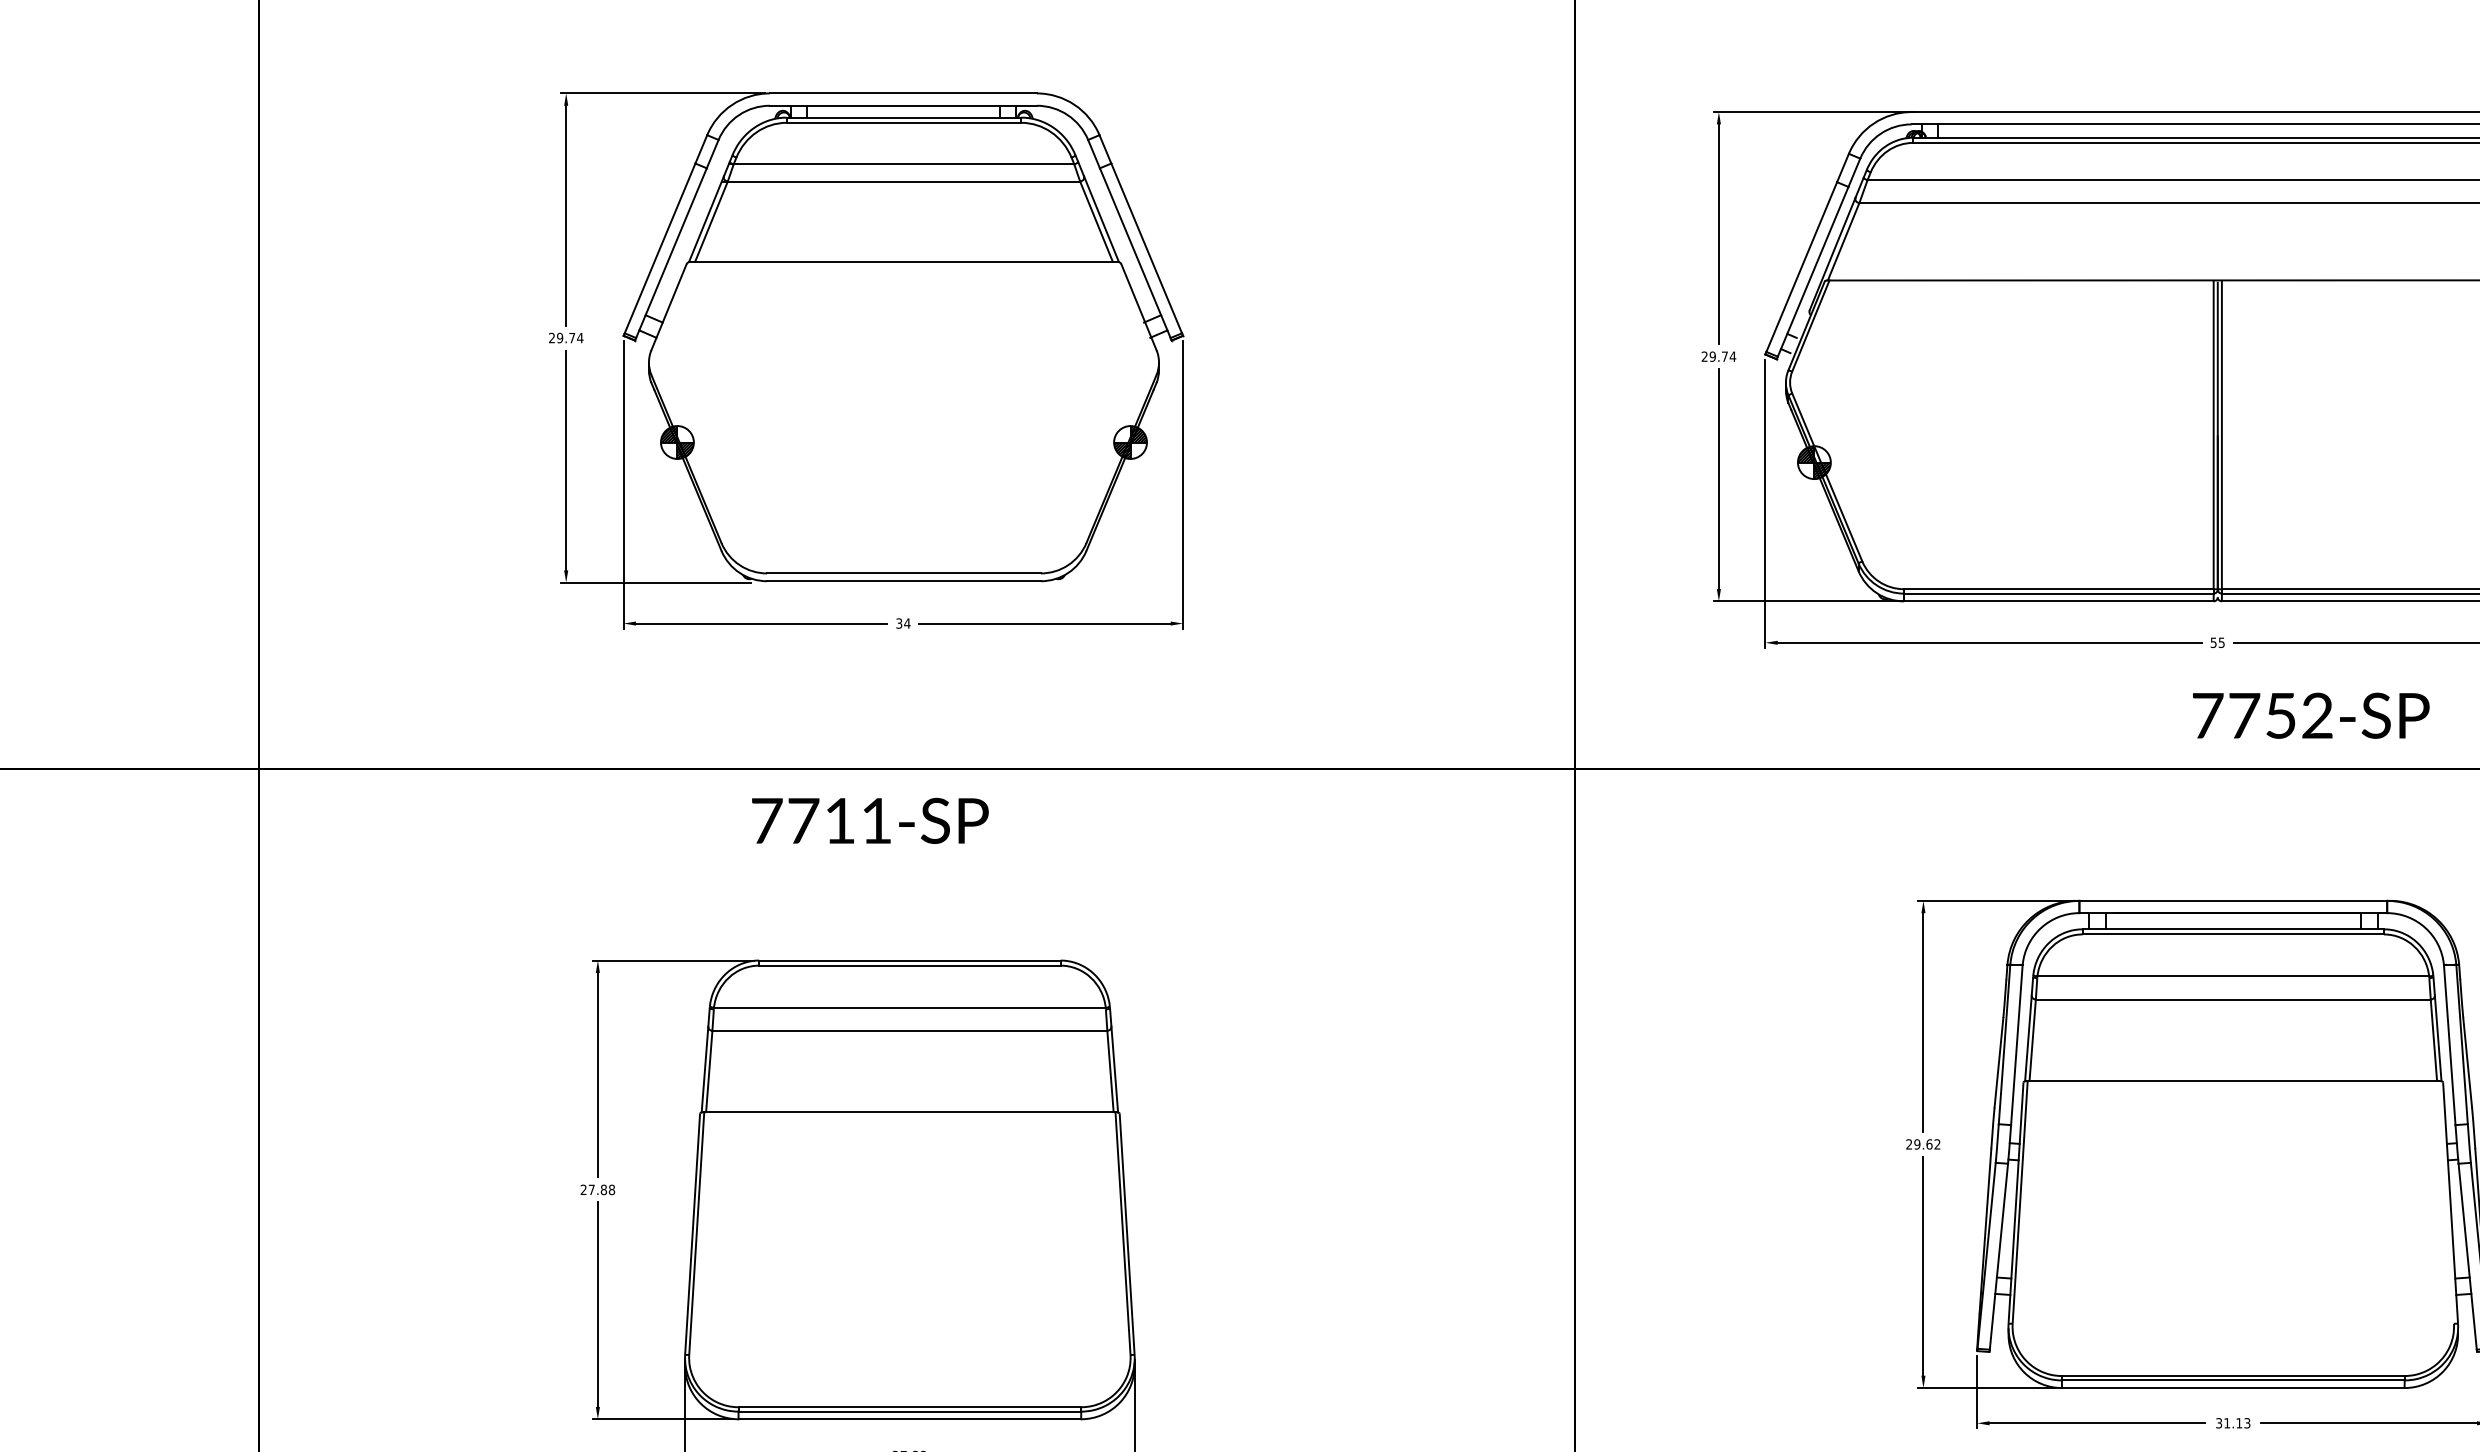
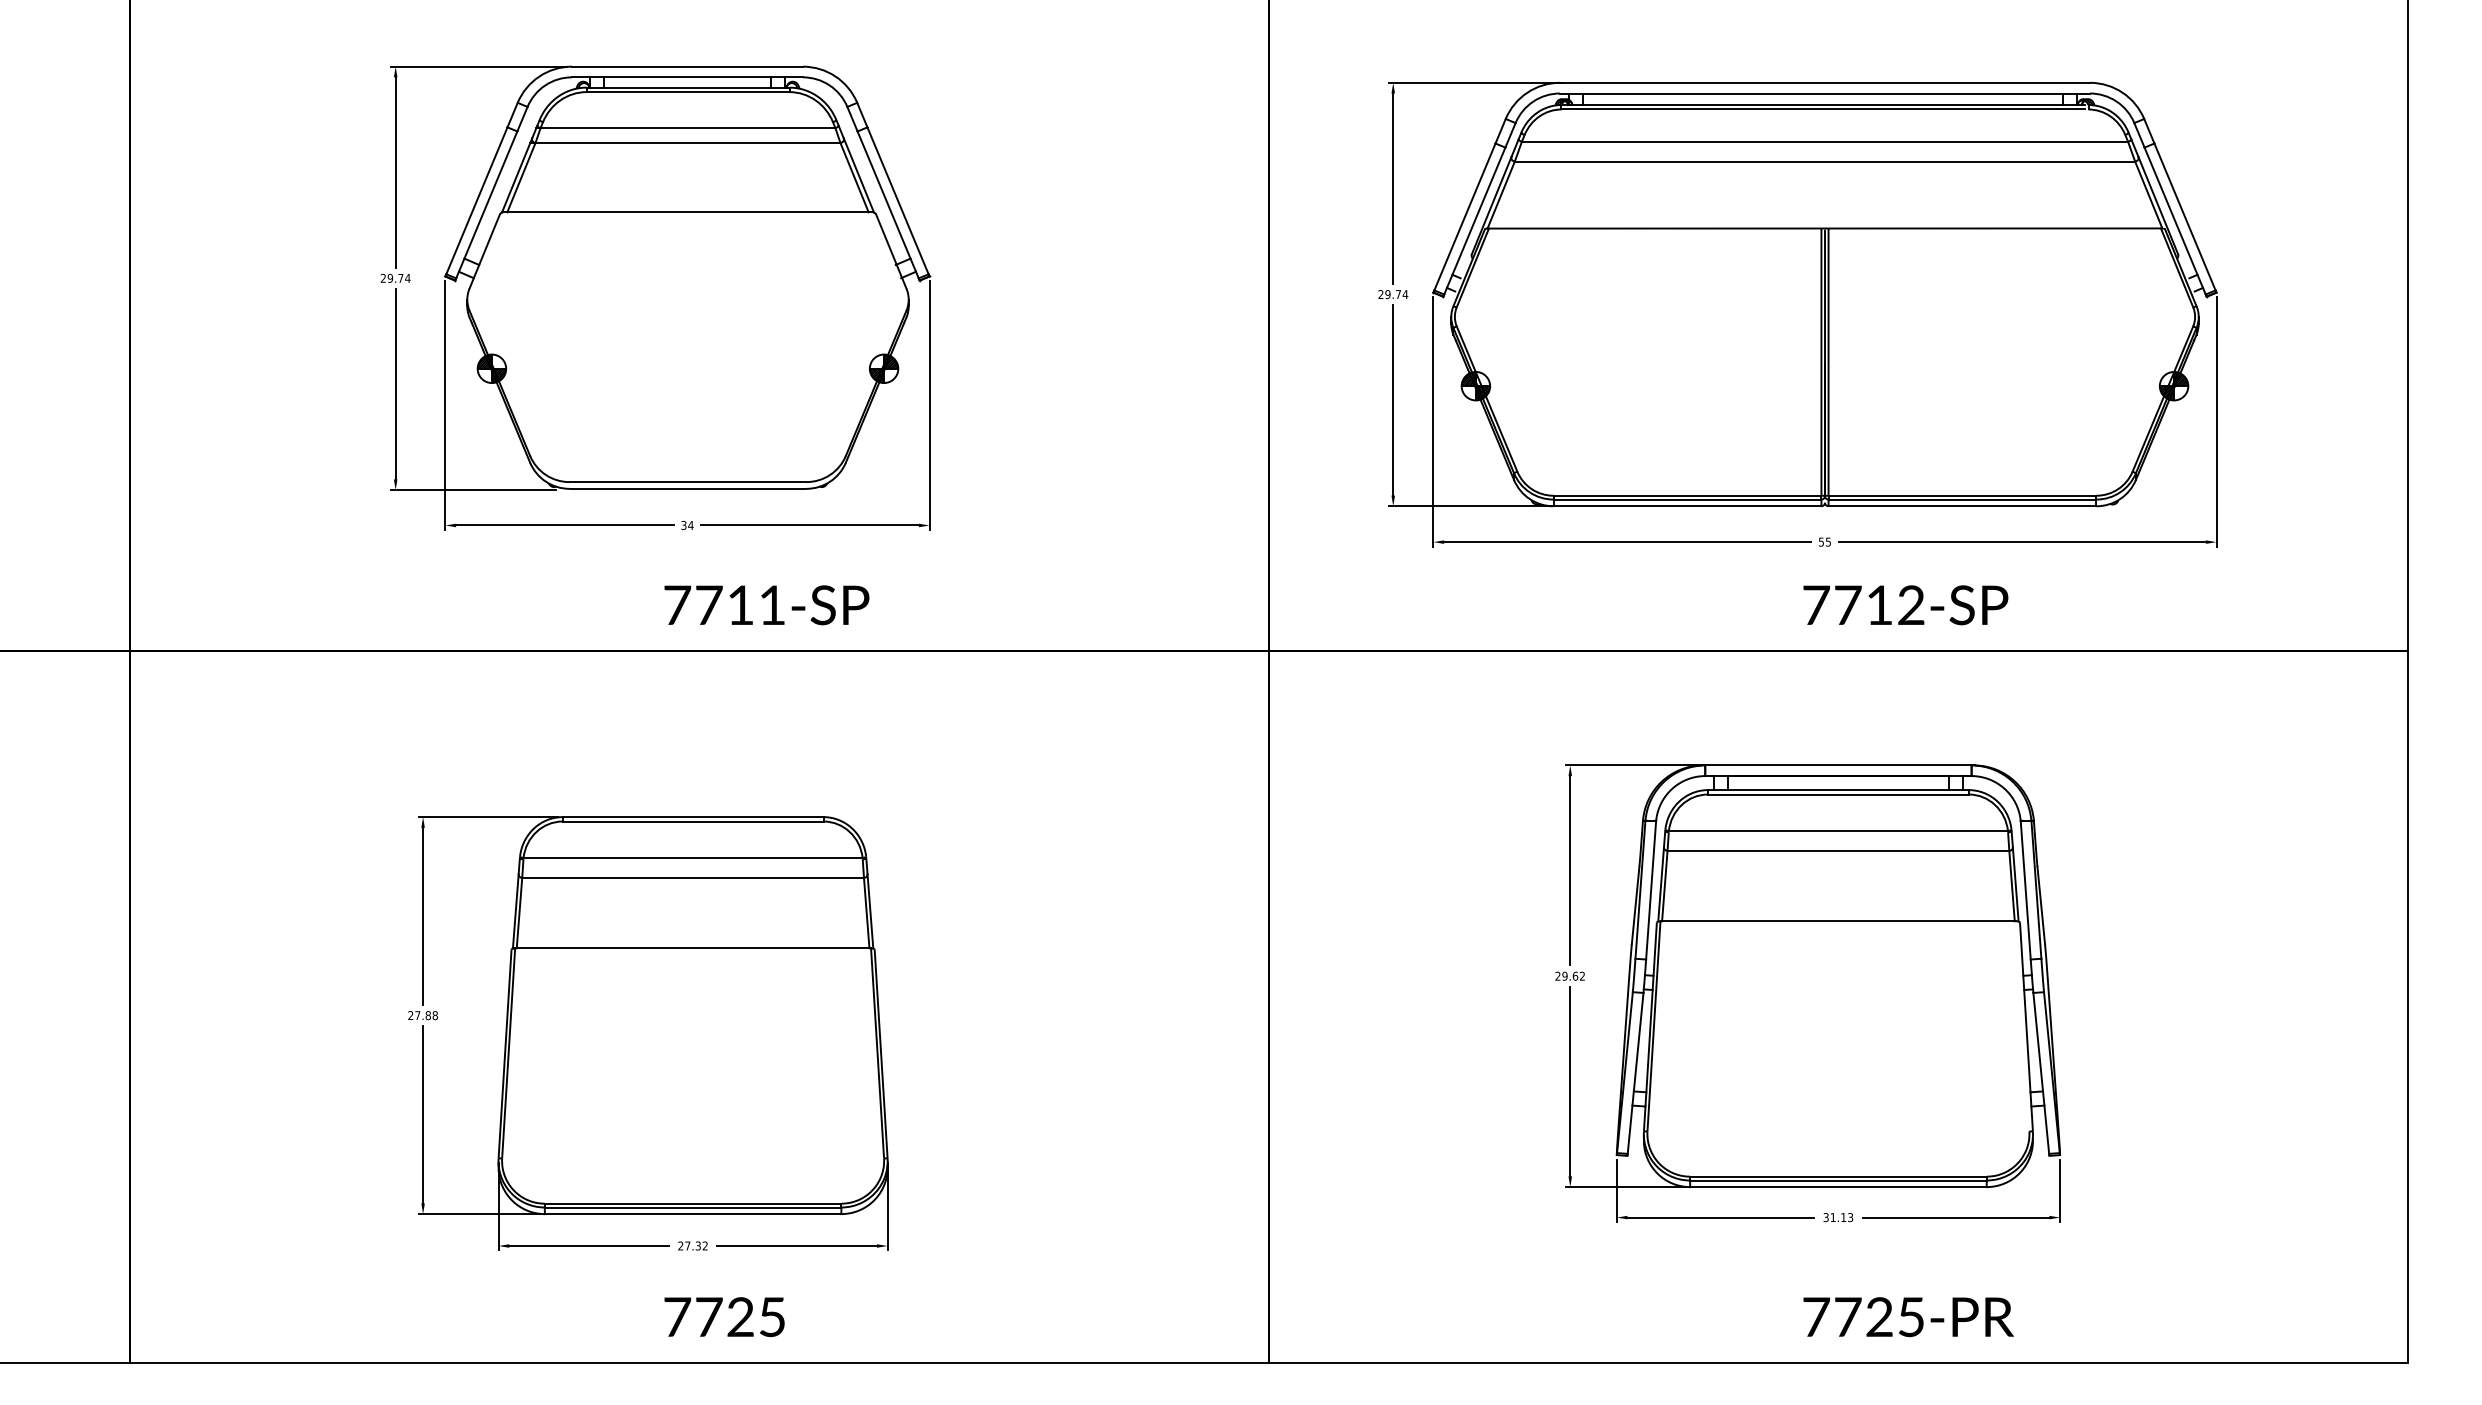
text: (2280, 716) -> (1879, 605), 7752-SP -> 7712-SP
text: (869, 821) -> (766, 605), moved

